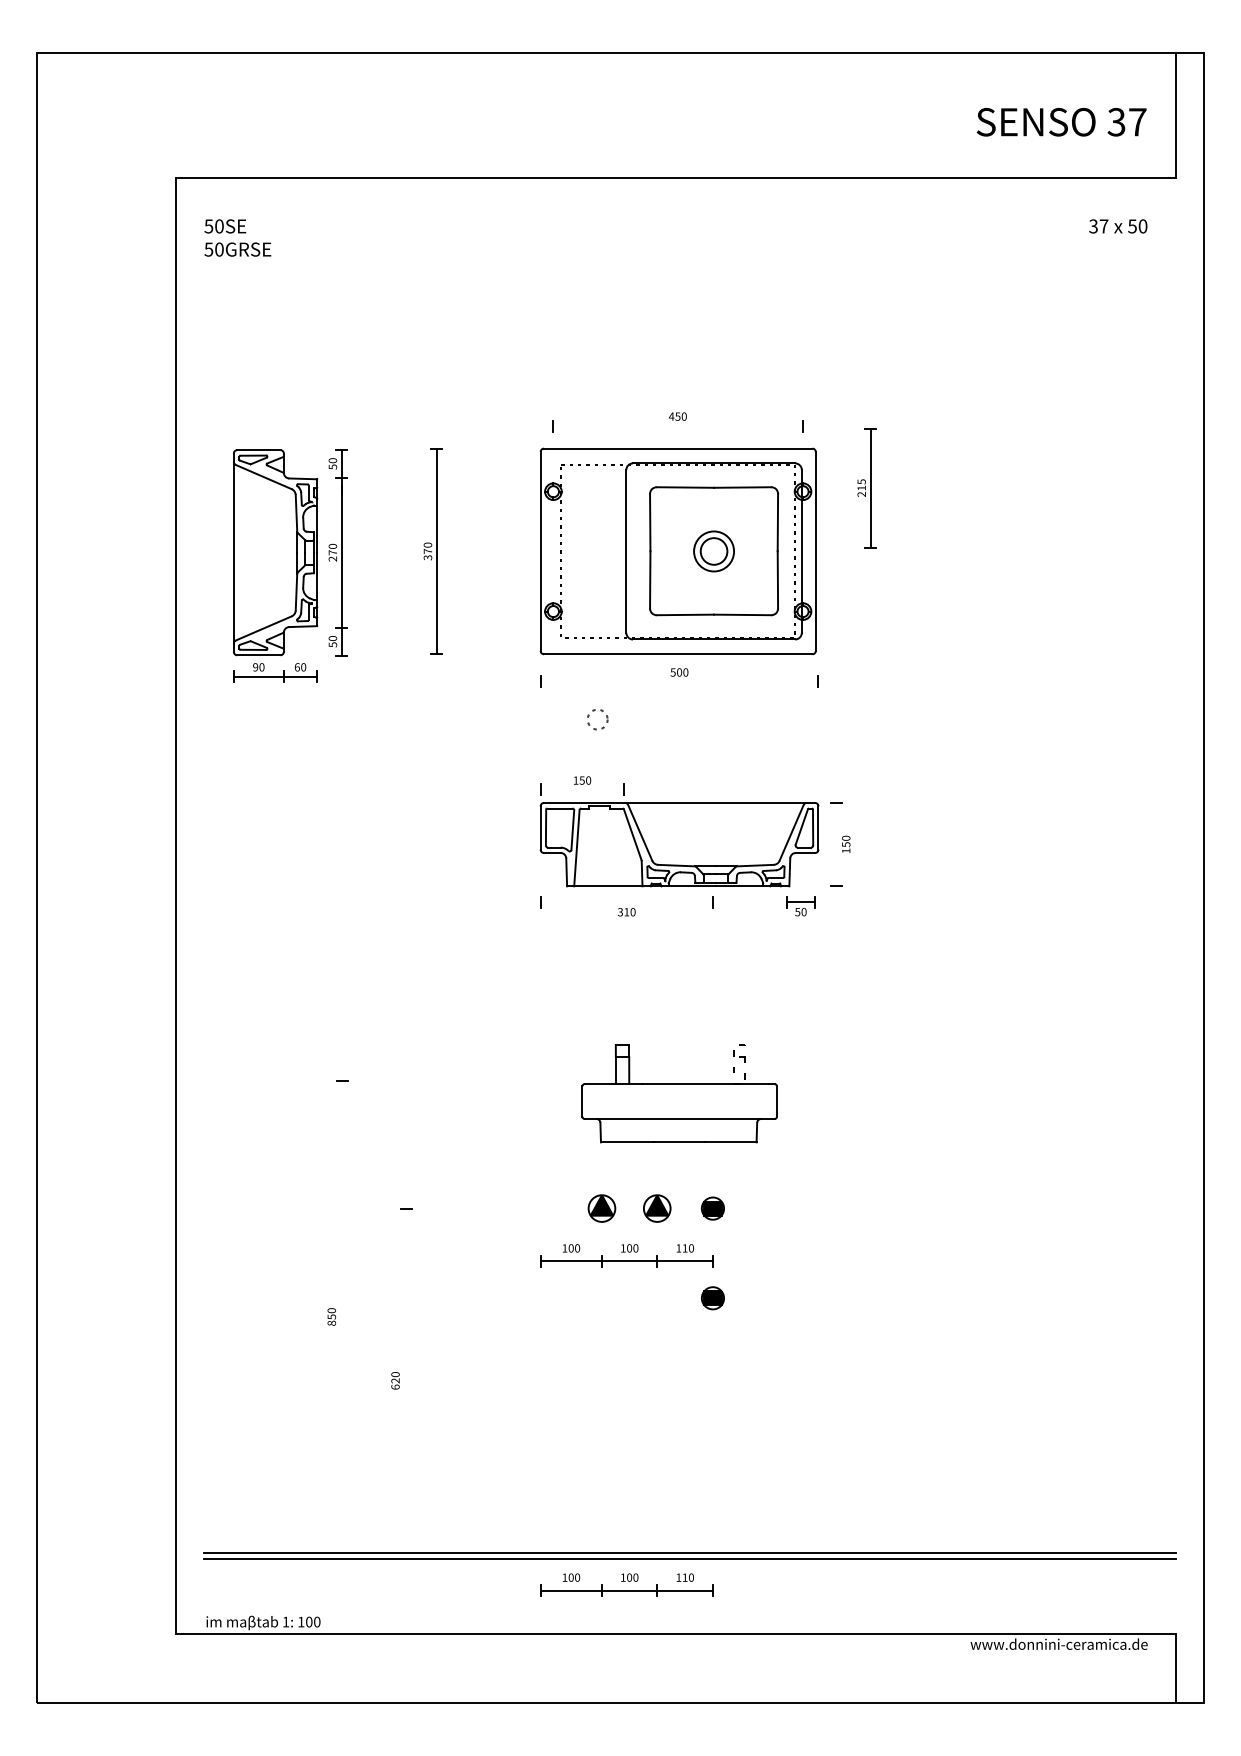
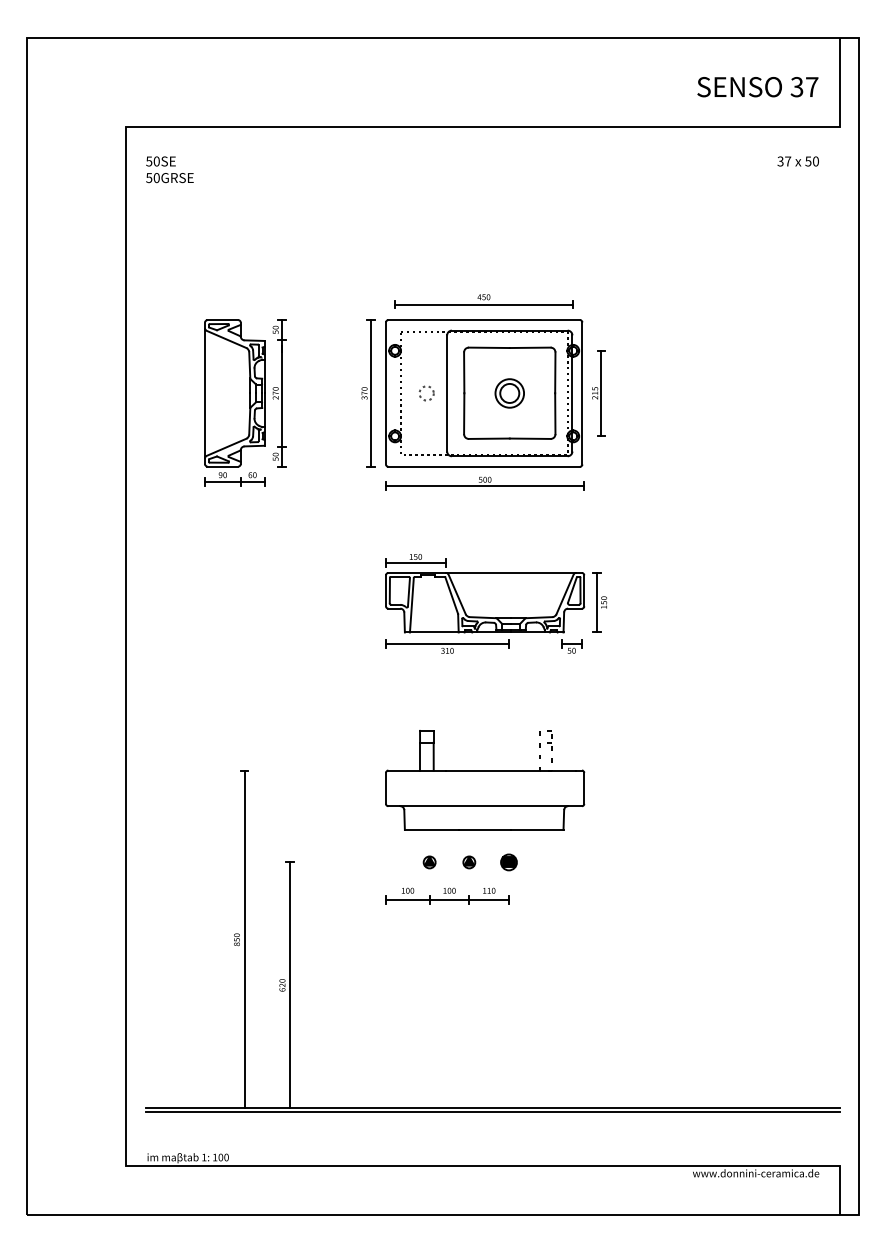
line: (677, 426) -> (483, 304), added
part: (866, 488) -> (598, 393), moved
part: (433, 551) -> (368, 393), moved
part: (290, 565) -> (245, 402), moved
line: (680, 681) -> (485, 486), added
circle: (597, 719) -> (426, 393), moved
line: (581, 789) -> (415, 563), added
line: (835, 844) -> (596, 602), added
line: (626, 901) -> (447, 643), added
part: (680, 1093) -> (485, 780), size x1.43
part: (601, 1208) -> (429, 862), size x0.62
part: (657, 1208) -> (469, 862), size x0.62
part: (712, 1298) -> (508, 926), removed
line: (342, 1316) -> (244, 939), added
line: (406, 1381) -> (290, 985), added
part: (626, 1584) -> (447, 1130), removed

